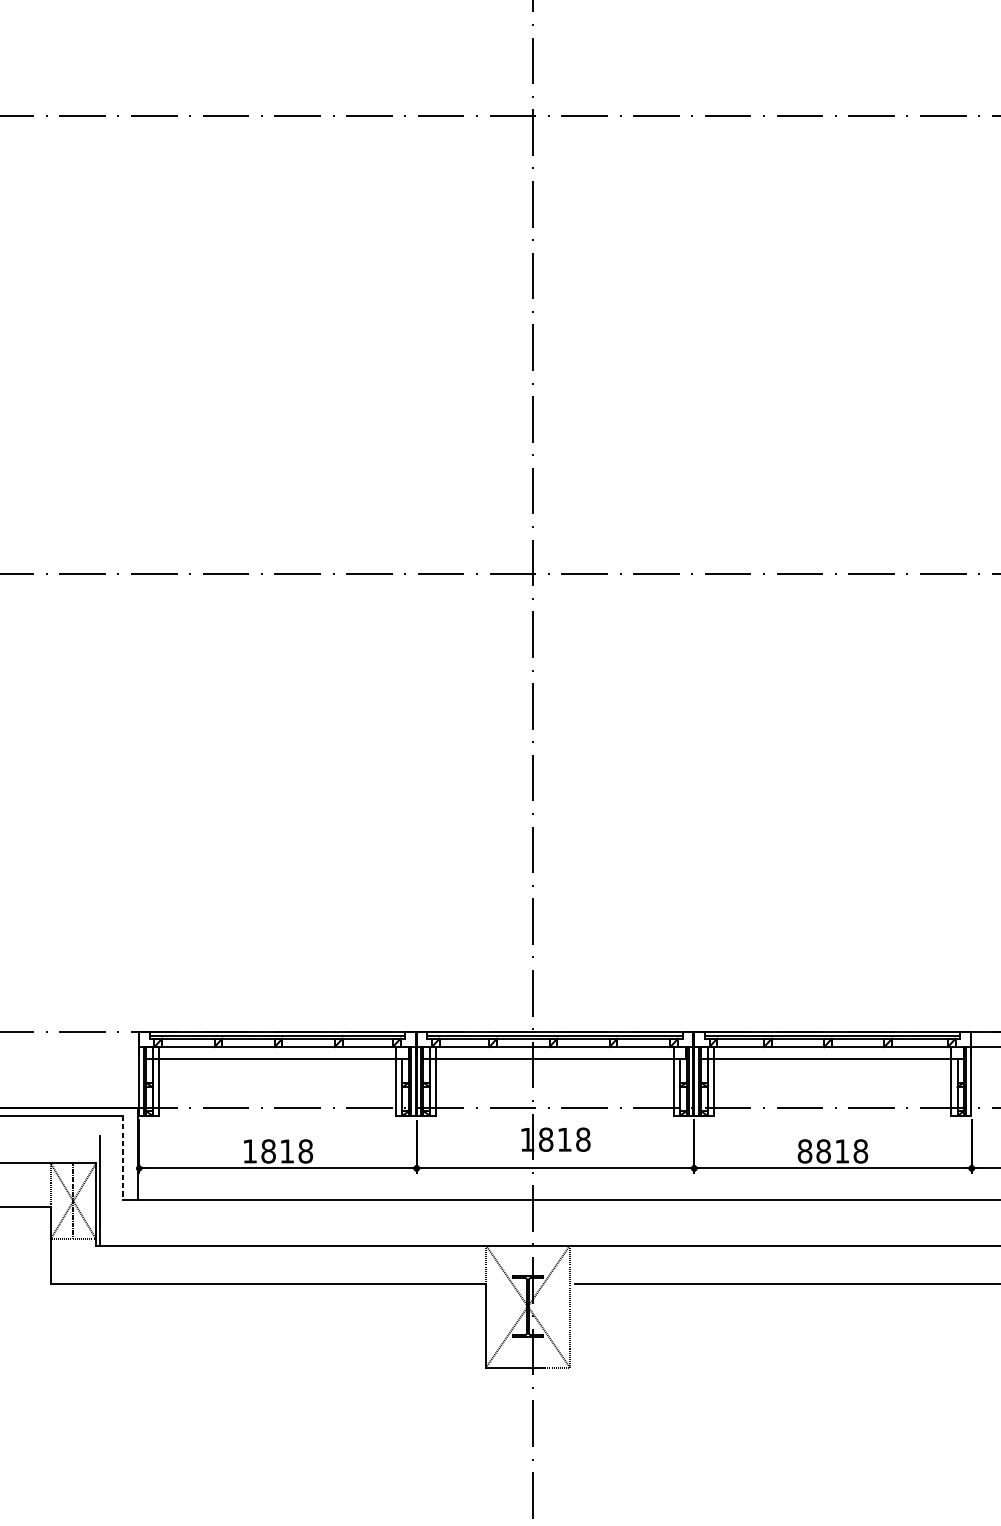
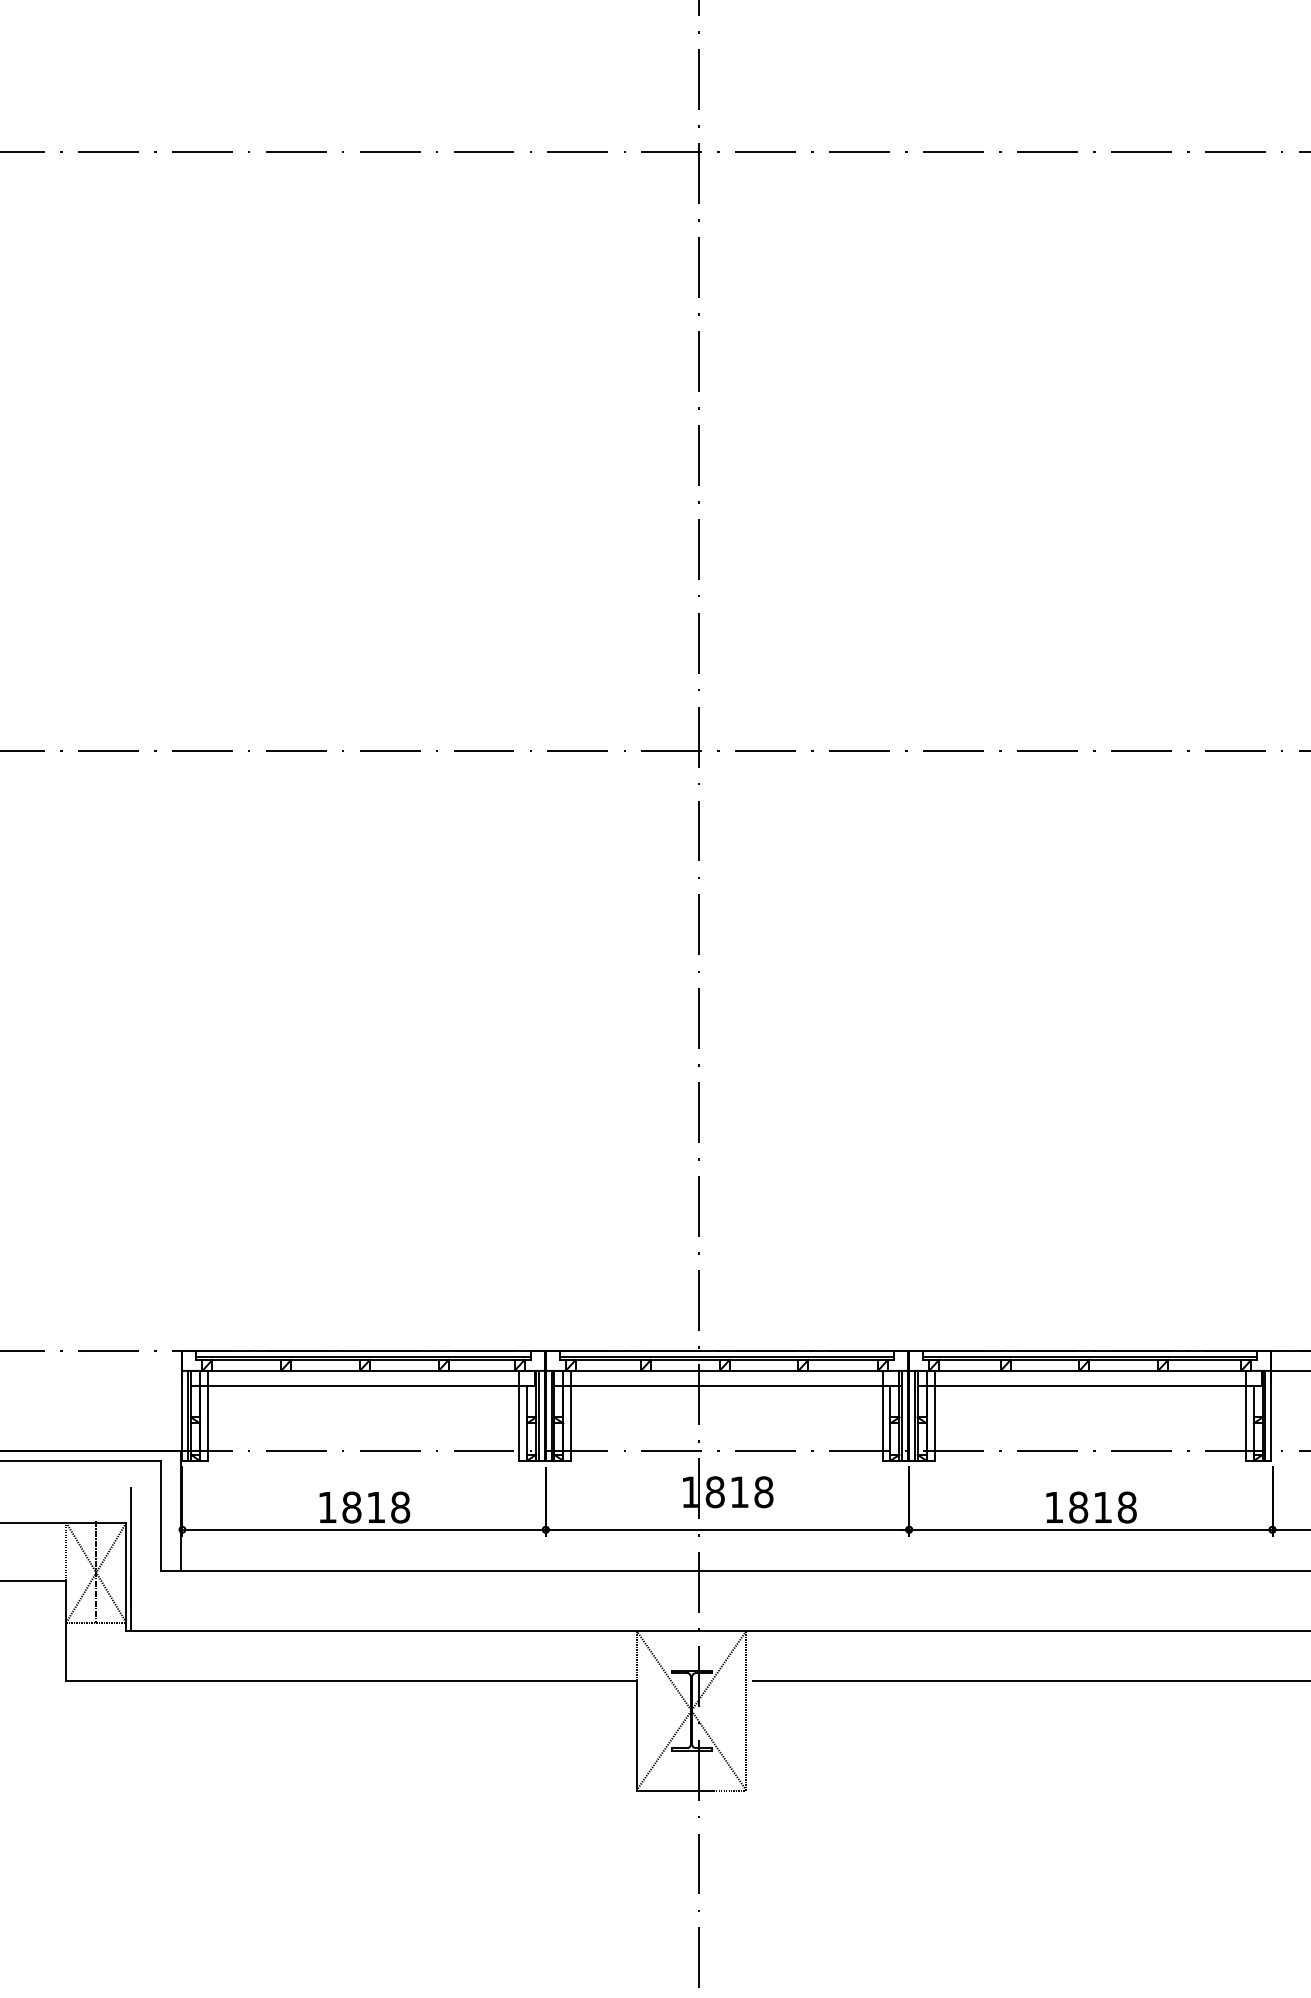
text: (804, 1151) -> (1053, 1507), 8818 -> 1818
line: (123, 1157) -> (161, 1515), dashed -> solid

